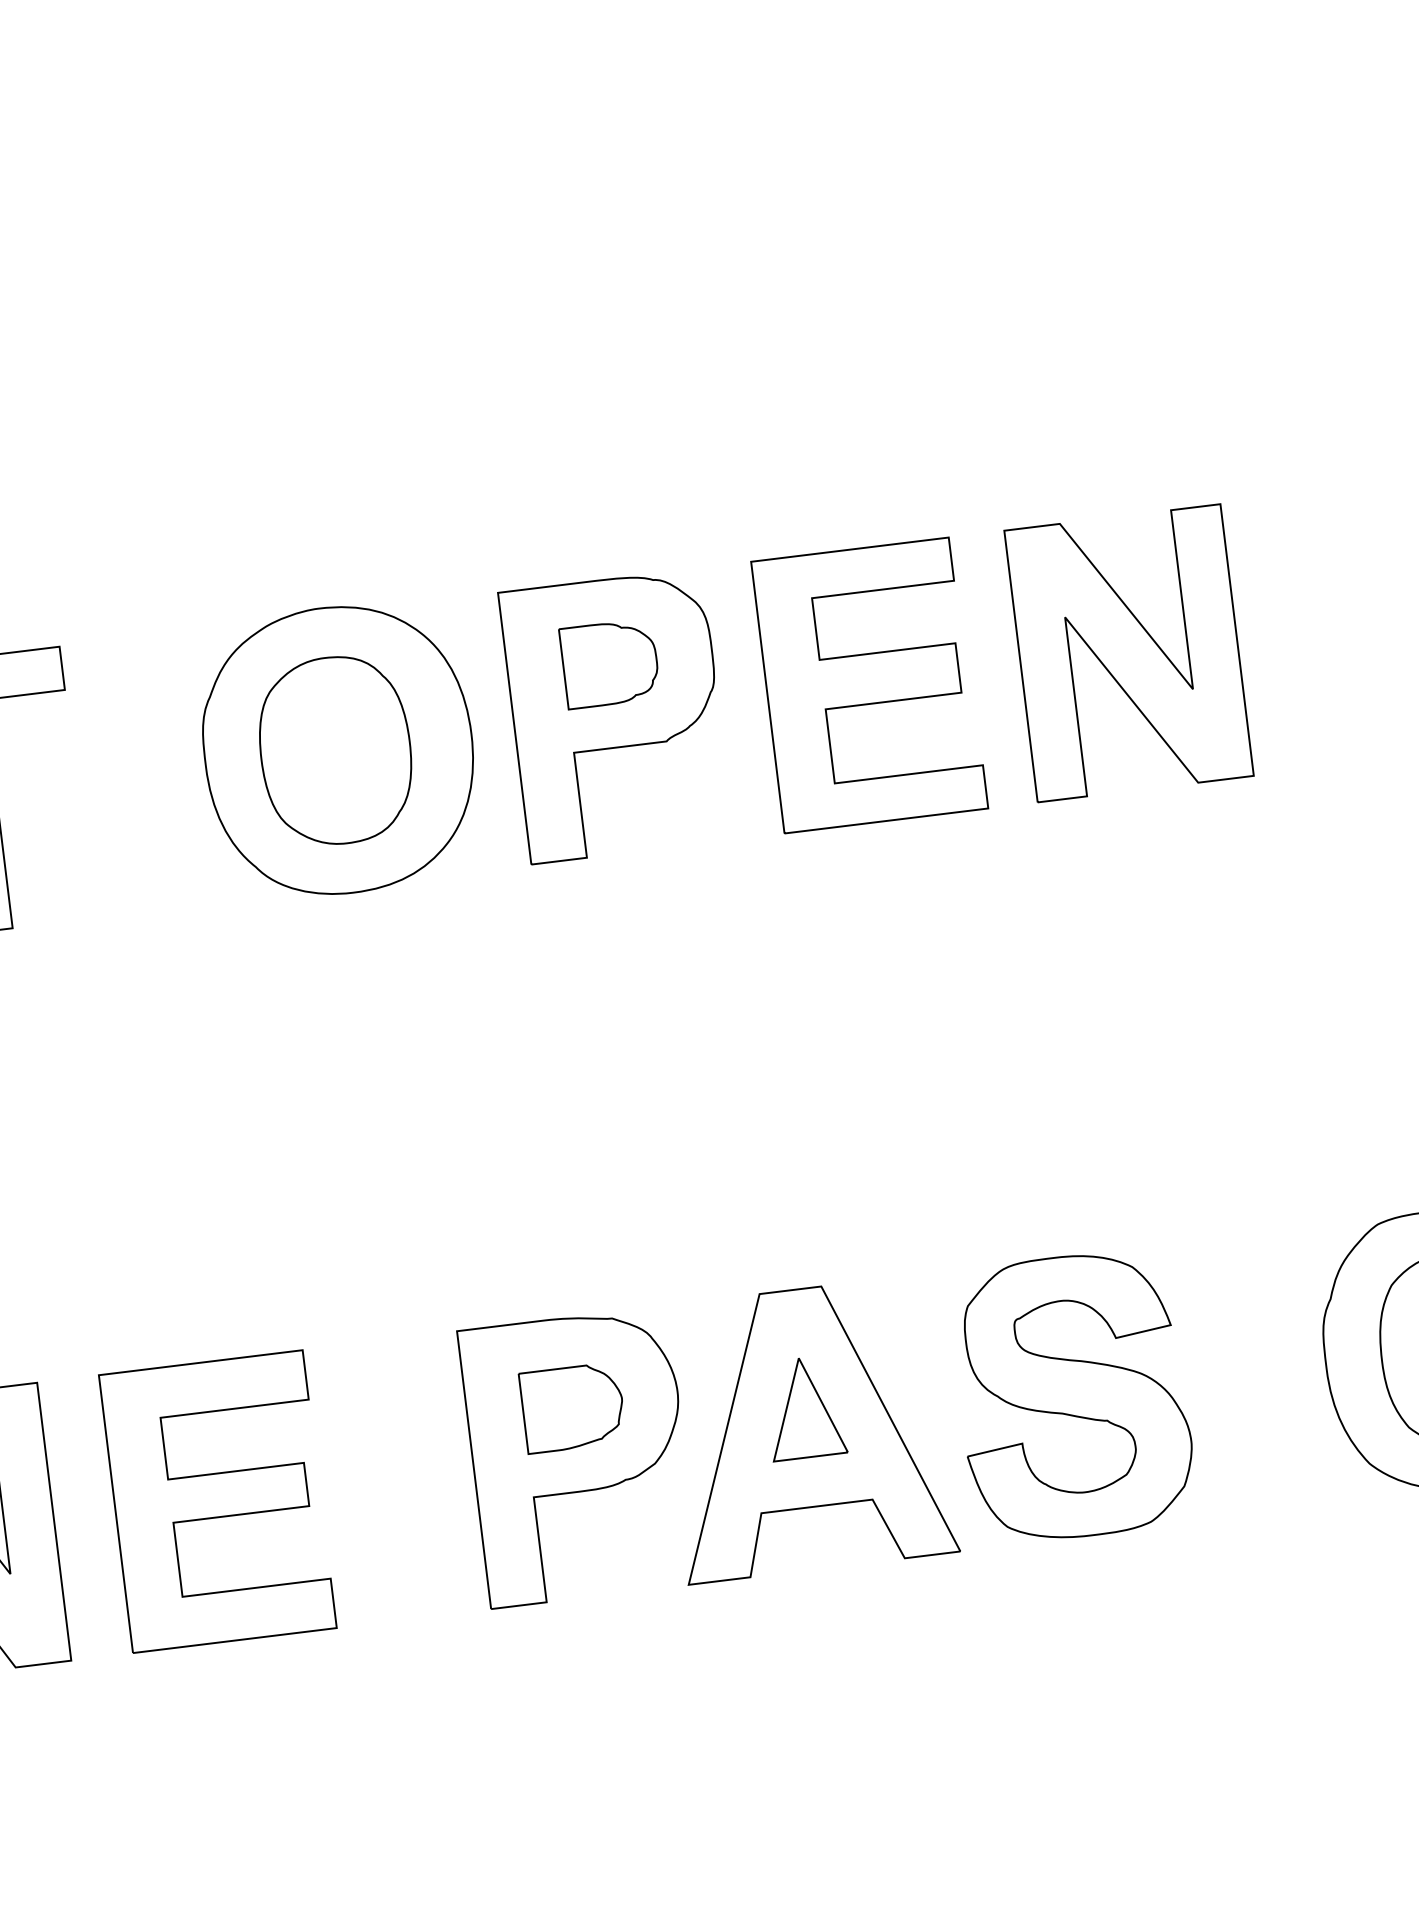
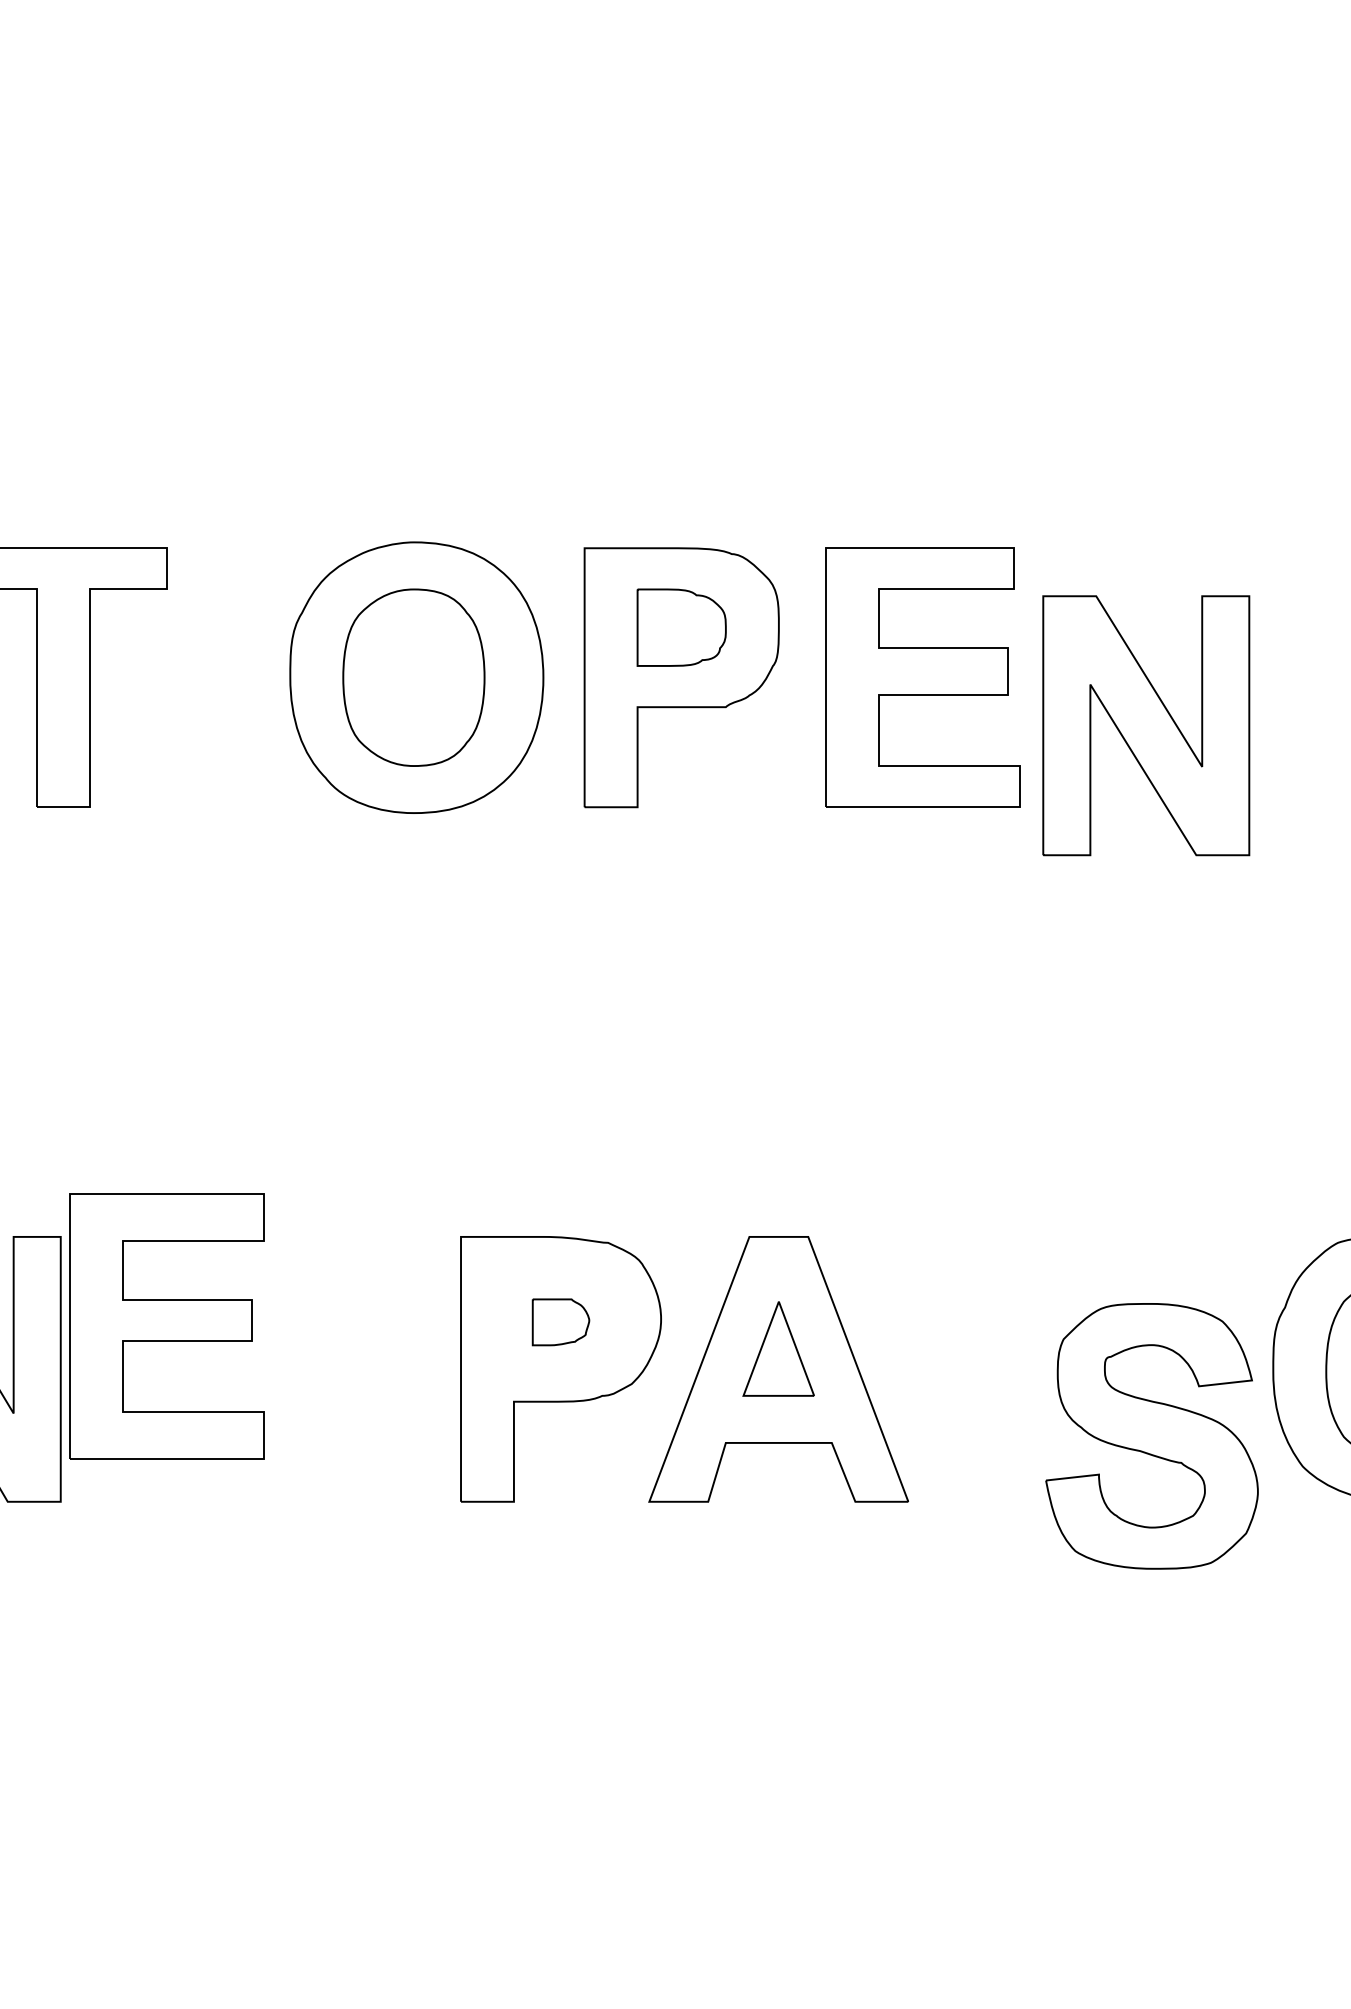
part: (1129, 653) -> (1146, 725), moved
part: (1072, 1396) -> (1151, 1436), moved
part: (572, 1408) -> (560, 1322), size x0.6
part: (217, 1501) -> (166, 1326), moved

